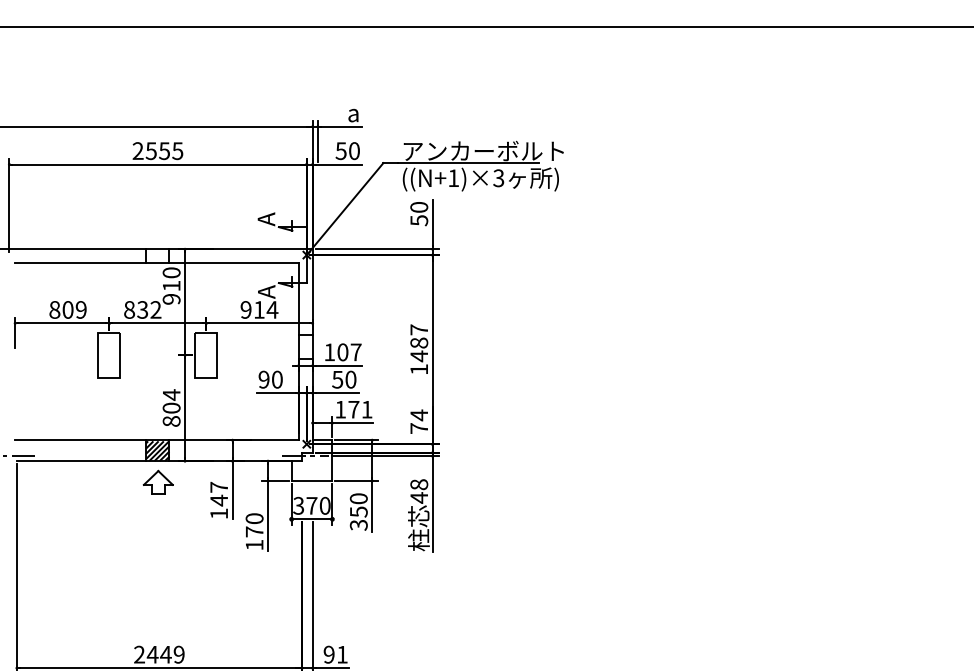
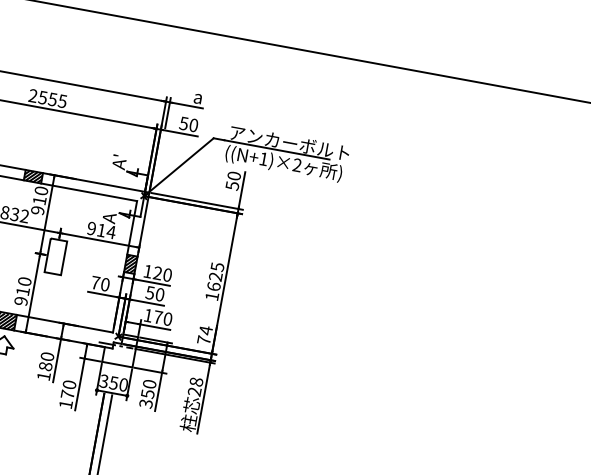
text: (498, 178) -> (297, 165), ((N+1)×3 -> ((N+1)×2
text: (259, 208) -> (115, 155), A -> A'
hatch: (157, 256) -> (33, 176), added
text: (419, 343) -> (215, 277), 1487 -> 1625
hatch: (305, 346) -> (130, 263), added
text: (349, 352) -> (162, 274), 107 -> 120
text: (263, 379) -> (95, 282), 90 -> 70
text: (171, 407) -> (22, 290), 804 -> 910
text: (366, 409) -> (167, 318), 171 -> 170
text: (219, 493) -> (46, 361), 147 -> 180
text: (418, 497) -> (194, 391), 48 -> 28
text: (311, 505) -> (113, 382), 370 -> 350

